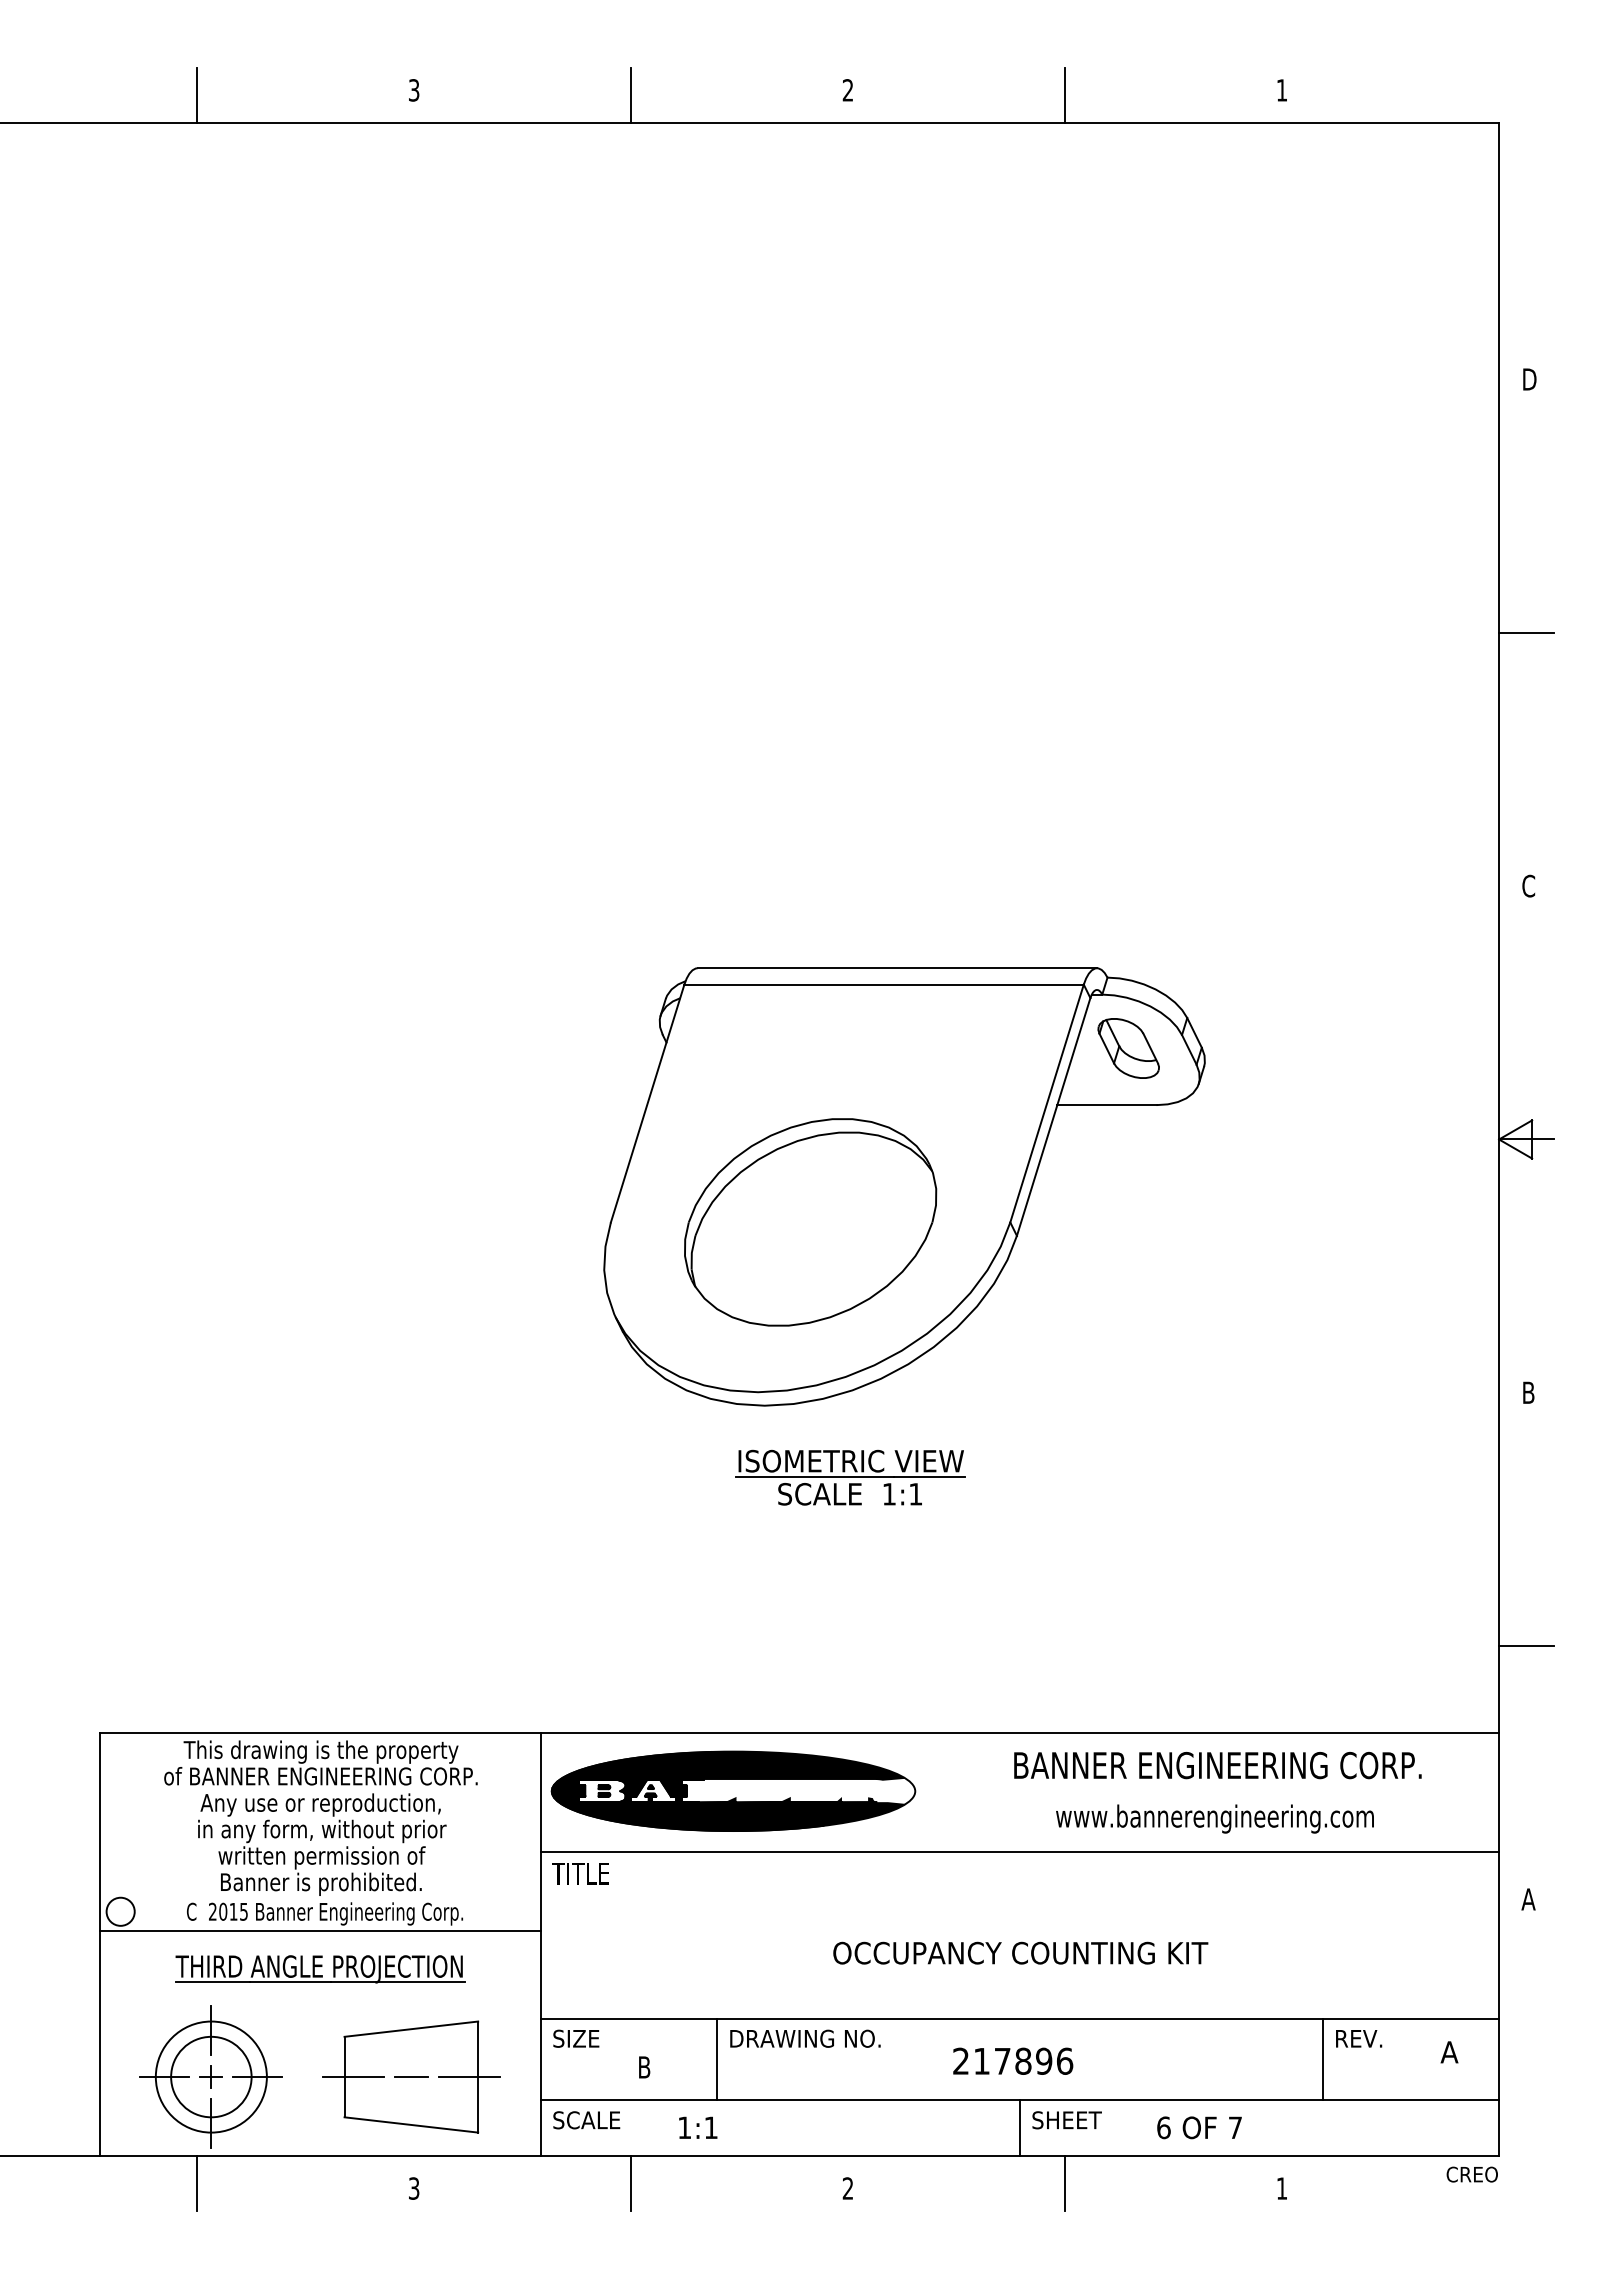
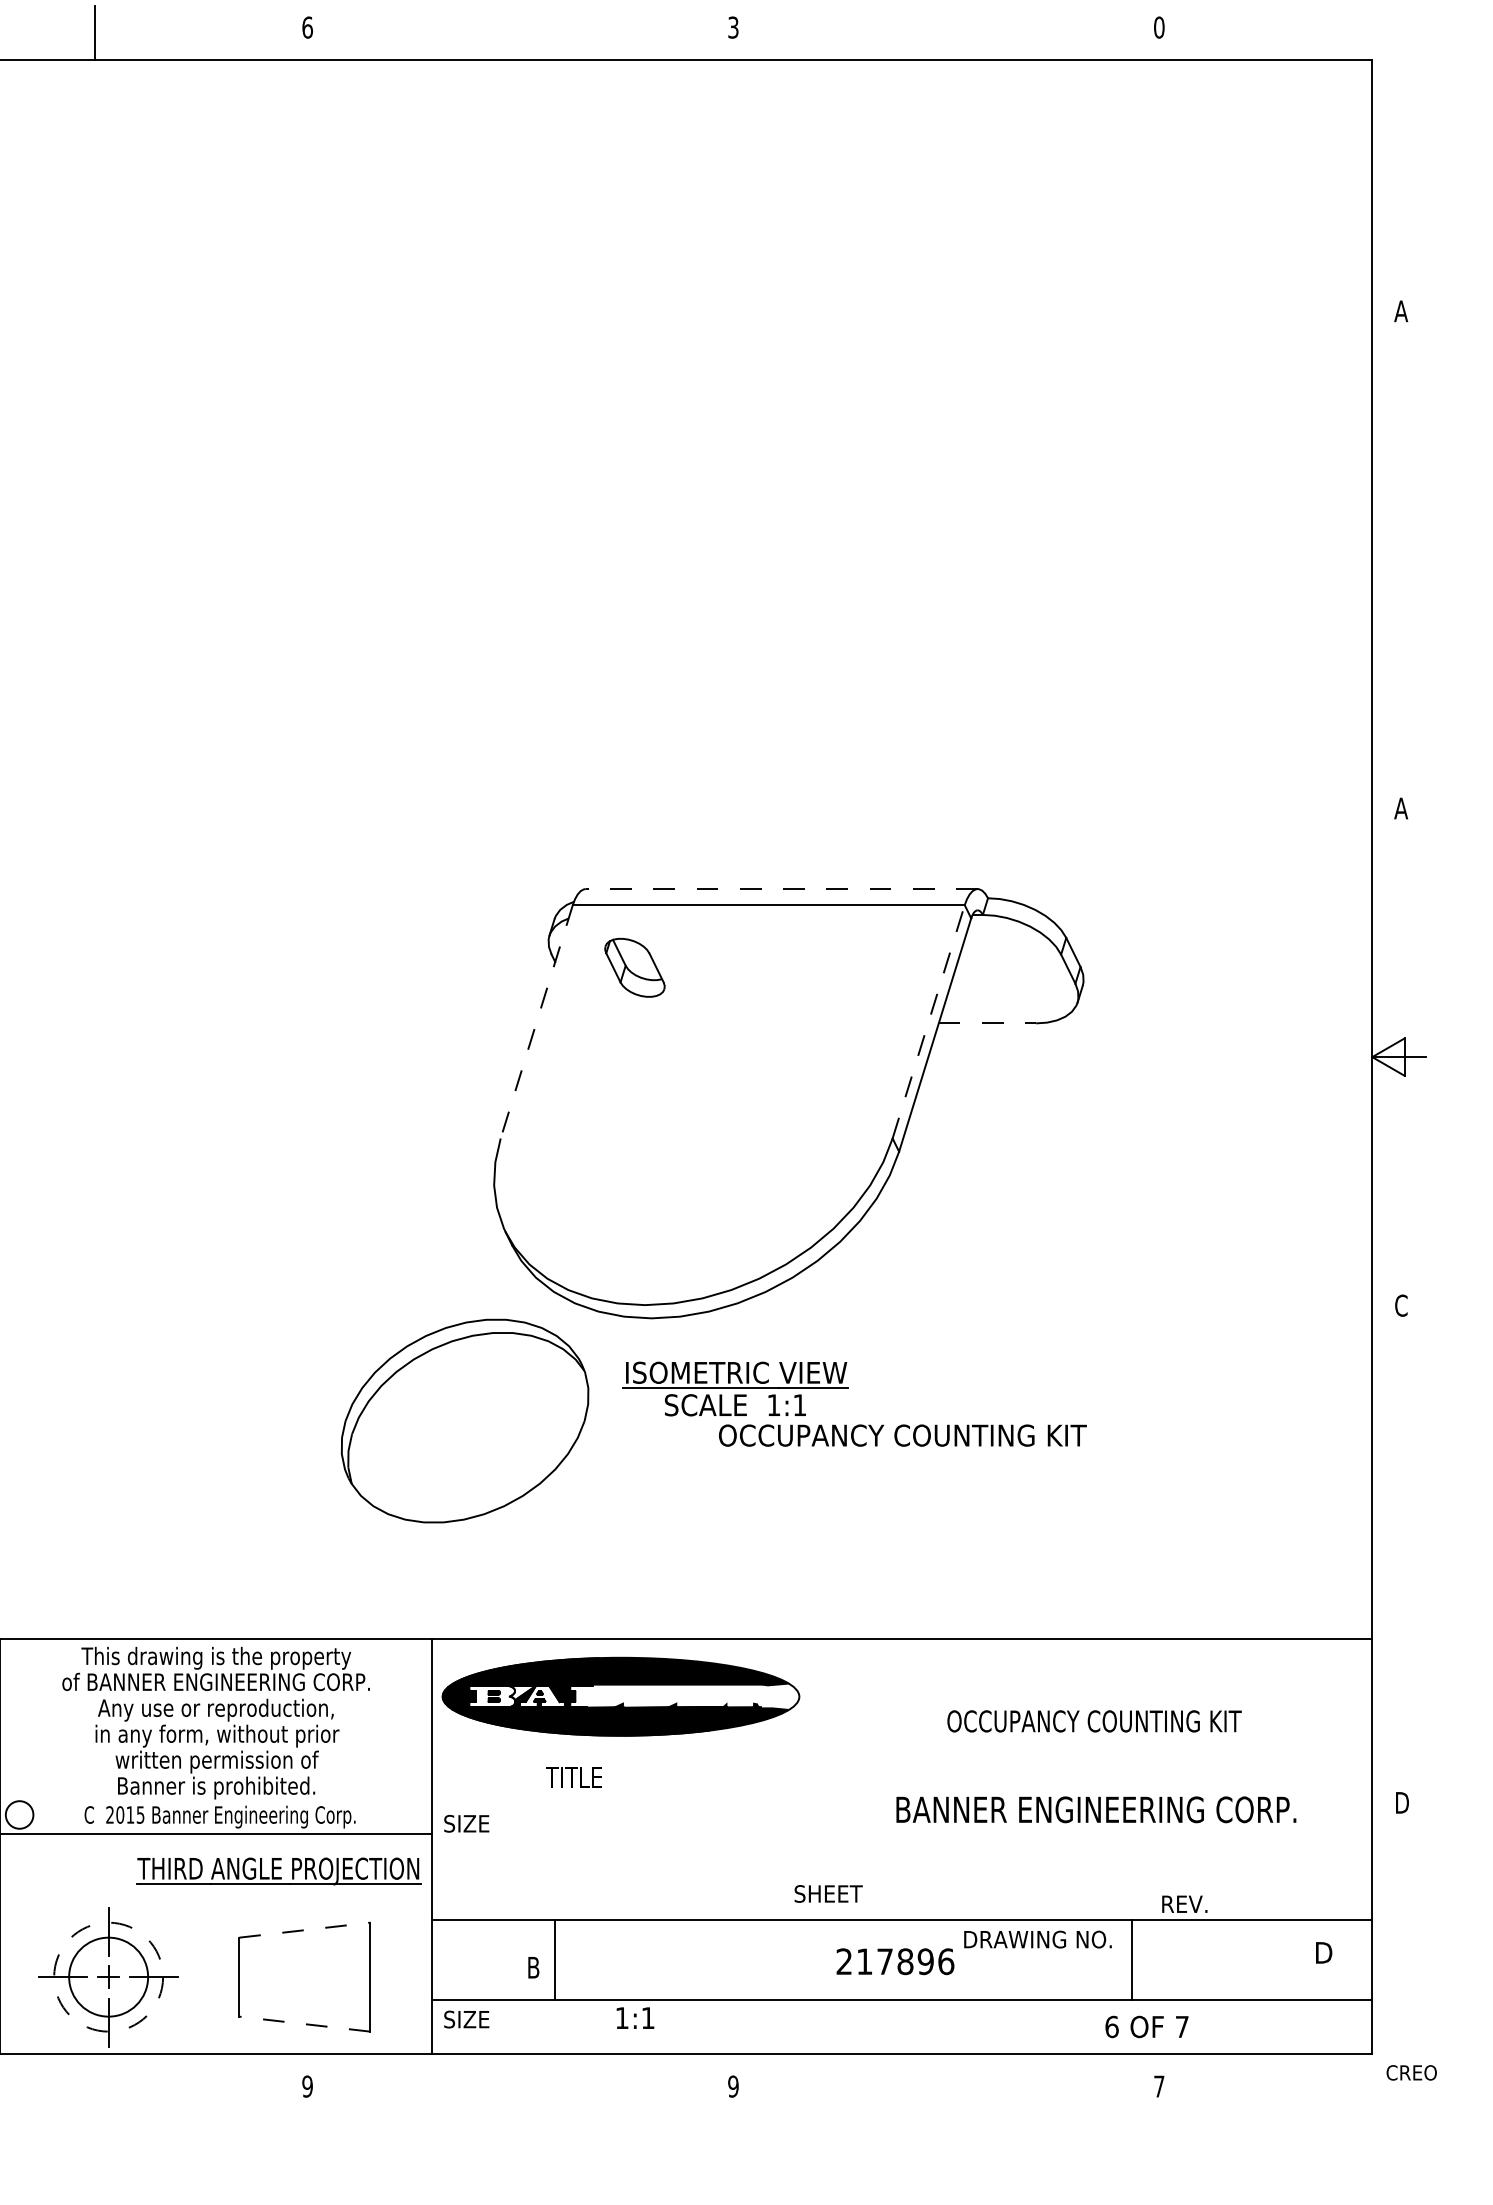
text: (413, 90) -> (306, 27), 3 -> 6
text: (848, 90) -> (733, 27), 2 -> 3
text: (1281, 90) -> (1158, 27), 1 -> 0
line: (631, 95) -> (520, 32), removed
line: (1065, 95) -> (946, 32), removed
text: (1528, 379) -> (1401, 311), D -> A
line: (1526, 632) -> (1399, 559), removed
text: (1528, 885) -> (1401, 807), C -> A
line: (897, 968) -> (781, 889), solid -> dashed
part: (1128, 1048) -> (634, 967), moved
line: (1047, 1103) -> (929, 1021), solid -> dashed
line: (647, 1104) -> (536, 1022), solid -> dashed
line: (1106, 1105) -> (987, 1023), solid -> dashed
part: (810, 1222) -> (464, 1421), moved
text: (1528, 1392) -> (1401, 1305), B -> C
line: (1526, 1646) -> (1399, 1554), removed
text: (1217, 1765) -> (1095, 1809), moved
fill: (632, 1787) -> (521, 1693), removed
text: (1214, 1818) -> (1093, 1723), www.bannerengineering.com -> OCCUPANCY COUNTING KIT
line: (1019, 1851) -> (901, 1755), removed
text: (580, 1873) -> (573, 1777), moved
text: (1528, 1899) -> (1401, 1802), A -> D
text: (1020, 1952) -> (902, 1434), moved
part: (320, 1969) -> (279, 1871), moved
line: (411, 2029) -> (305, 1930), solid -> dashed
text: (576, 2038) -> (466, 1823), moved
text: (805, 2038) -> (1038, 1939), moved
text: (1359, 2038) -> (1185, 1903), moved
text: (1449, 2052) -> (1323, 1953), A -> D
line: (717, 2059) -> (555, 1959), moved
line: (1322, 2059) -> (1131, 1959), moved
circle: (210, 2076) -> (107, 1976), solid -> dashed
line: (352, 2077) -> (247, 1977), removed
line: (410, 2077) -> (304, 1977), removed
line: (469, 2077) -> (361, 1977), removed
text: (593, 2120) -> (483, 2019), SCALE -> SIZE
text: (1066, 2120) -> (828, 1894), moved
line: (410, 2124) -> (304, 2023), solid -> dashed
text: (698, 2127) -> (635, 2017), moved
line: (1019, 2127) -> (901, 2026), removed
text: (1199, 2127) -> (1146, 2026), moved
text: (1471, 2174) -> (1410, 2072), moved
line: (197, 2182) -> (95, 2080), removed
line: (631, 2182) -> (520, 2080), removed
line: (1065, 2182) -> (946, 2080), removed
text: (413, 2188) -> (306, 2086), 3 -> 9
text: (847, 2188) -> (732, 2086), 2 -> 9
text: (1282, 2188) -> (1159, 2086), 1 -> 7

